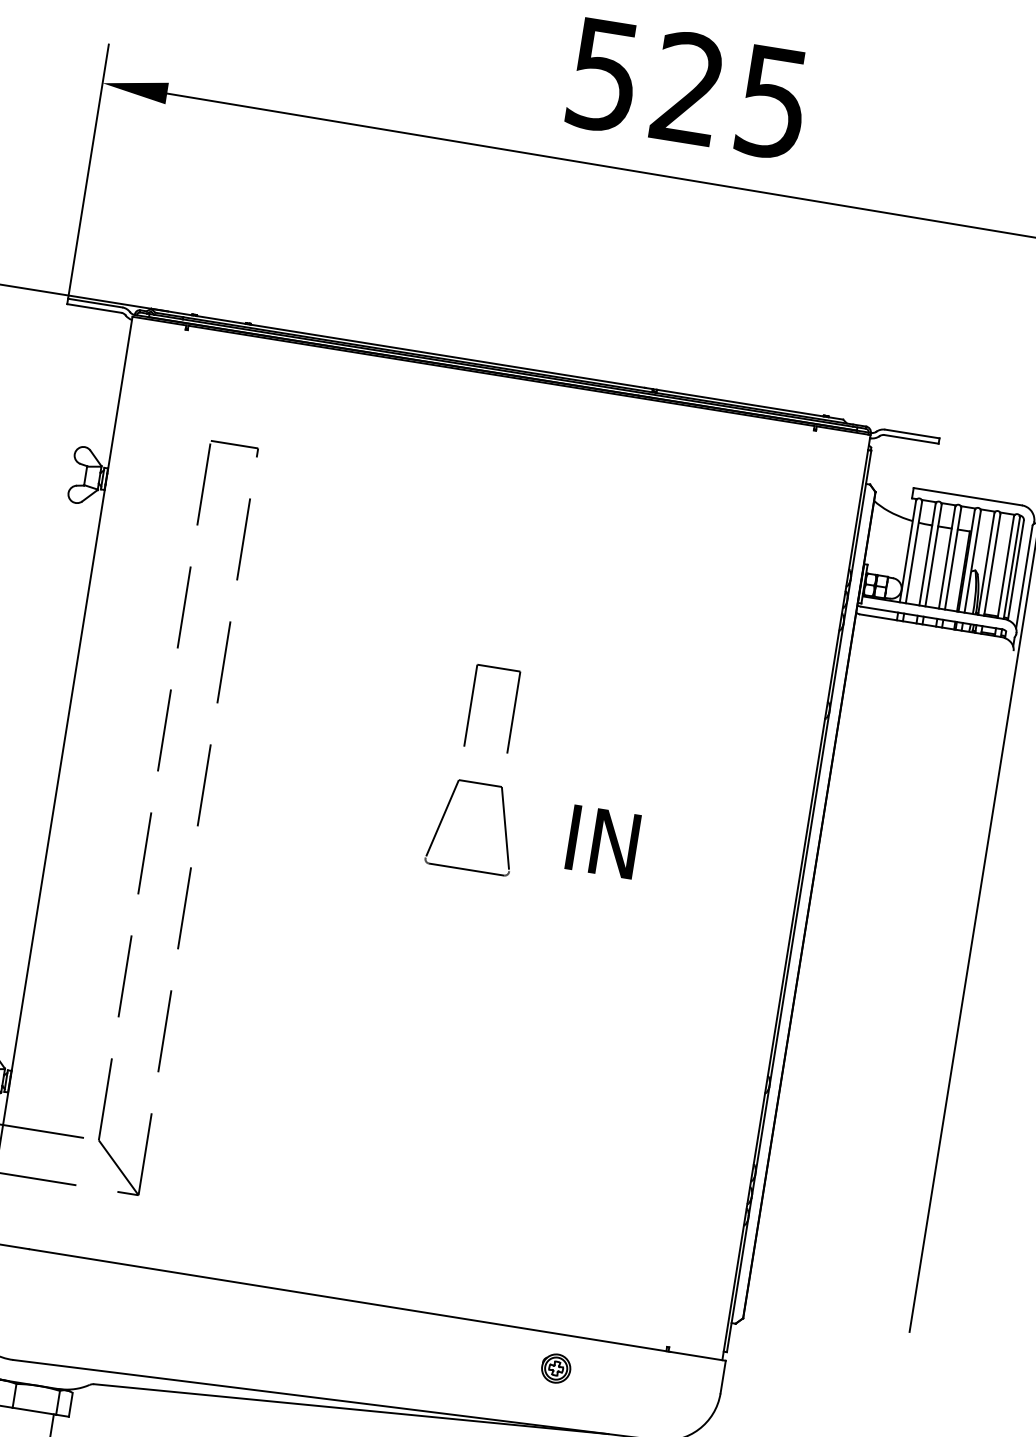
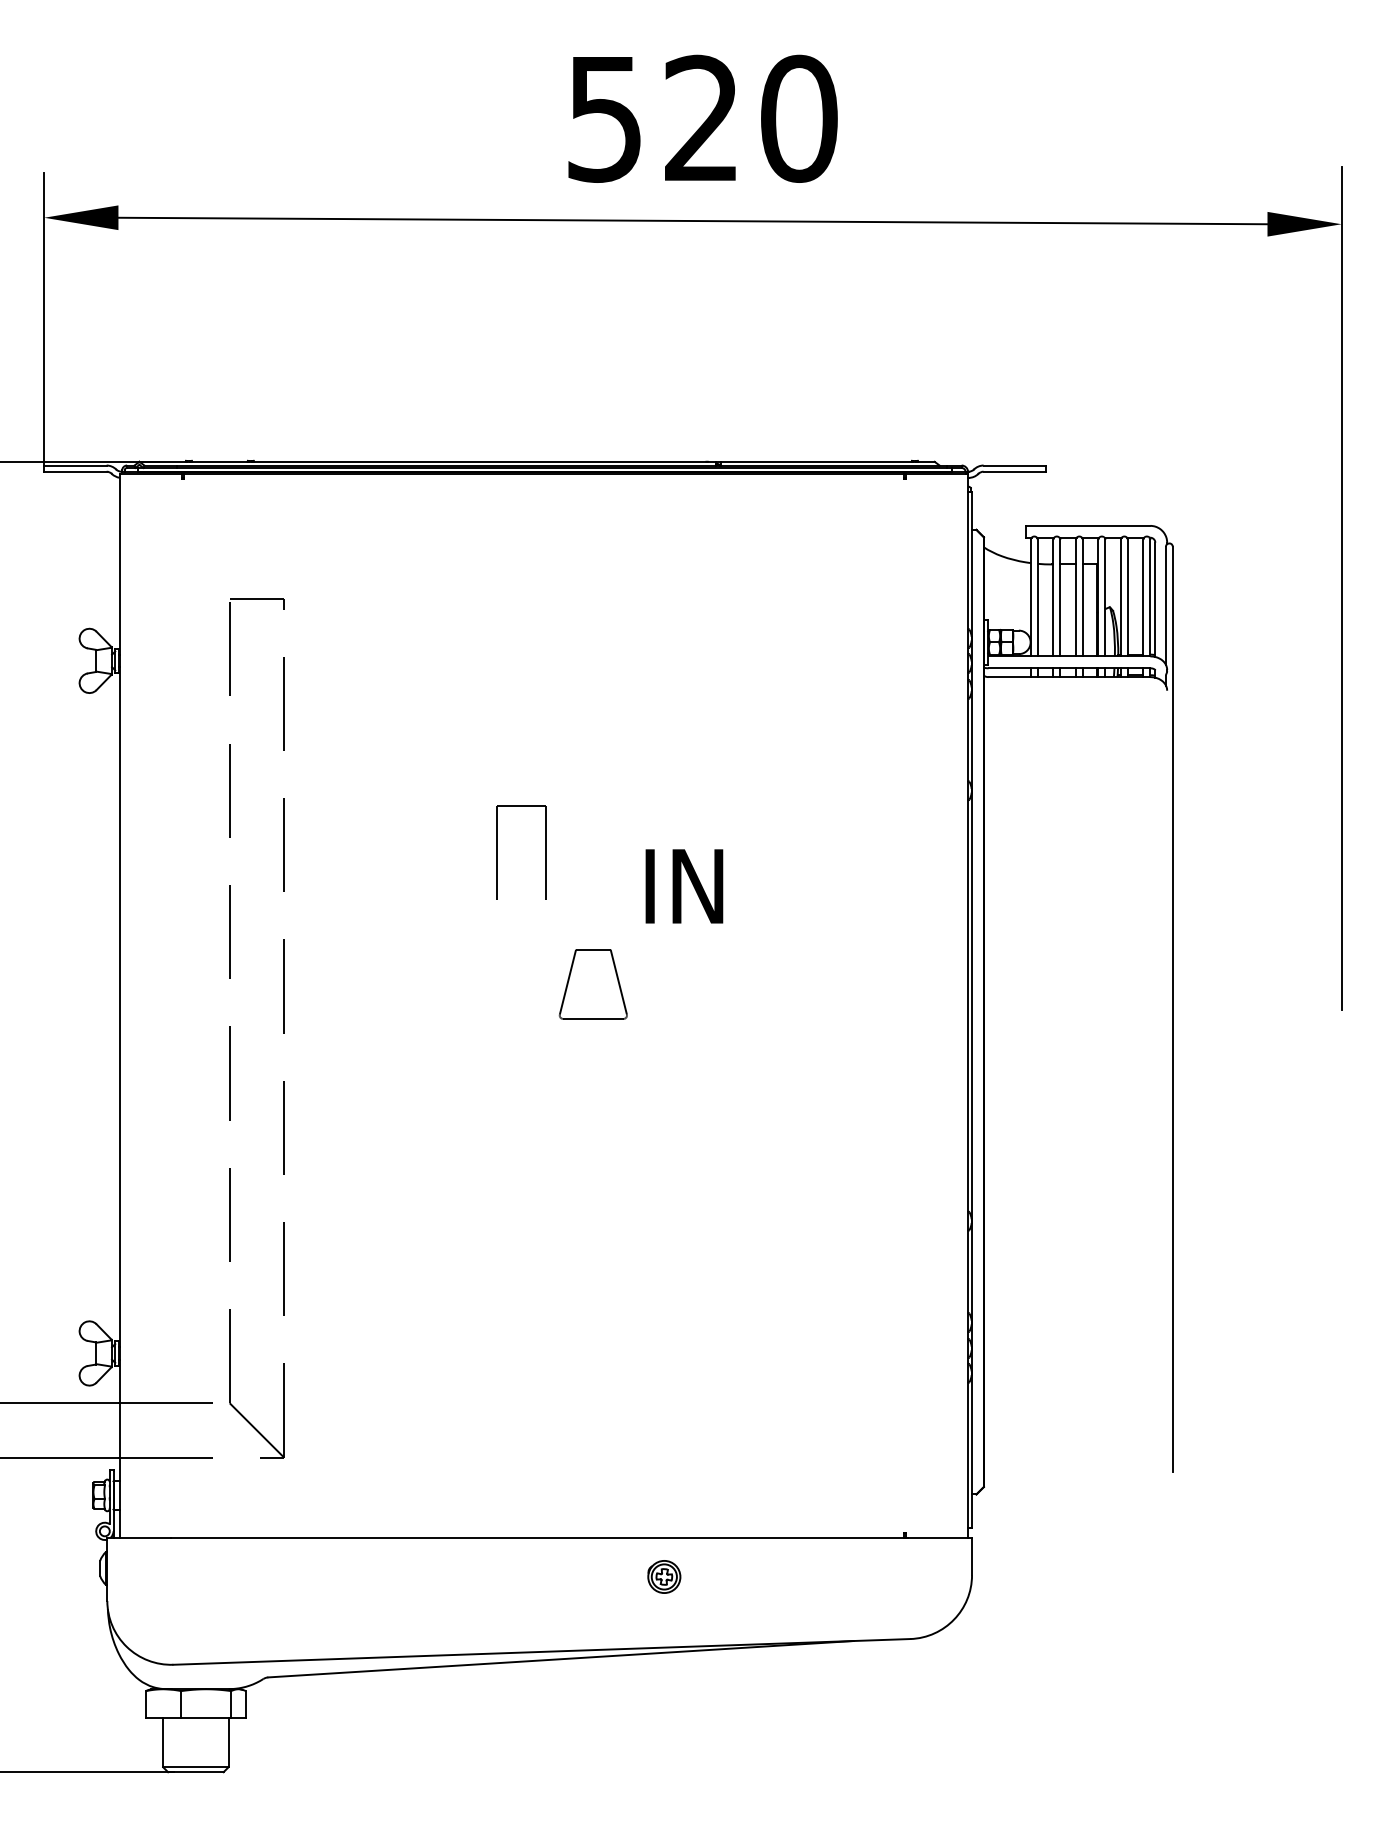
text: (773, 102) -> (799, 118), 525 -> 520
part: (471, 705) -> (497, 852), moved
part: (473, 826) -> (593, 984), size x0.7
text: (603, 842) -> (684, 886), moved
part: (556, 1368) -> (664, 1576), moved

